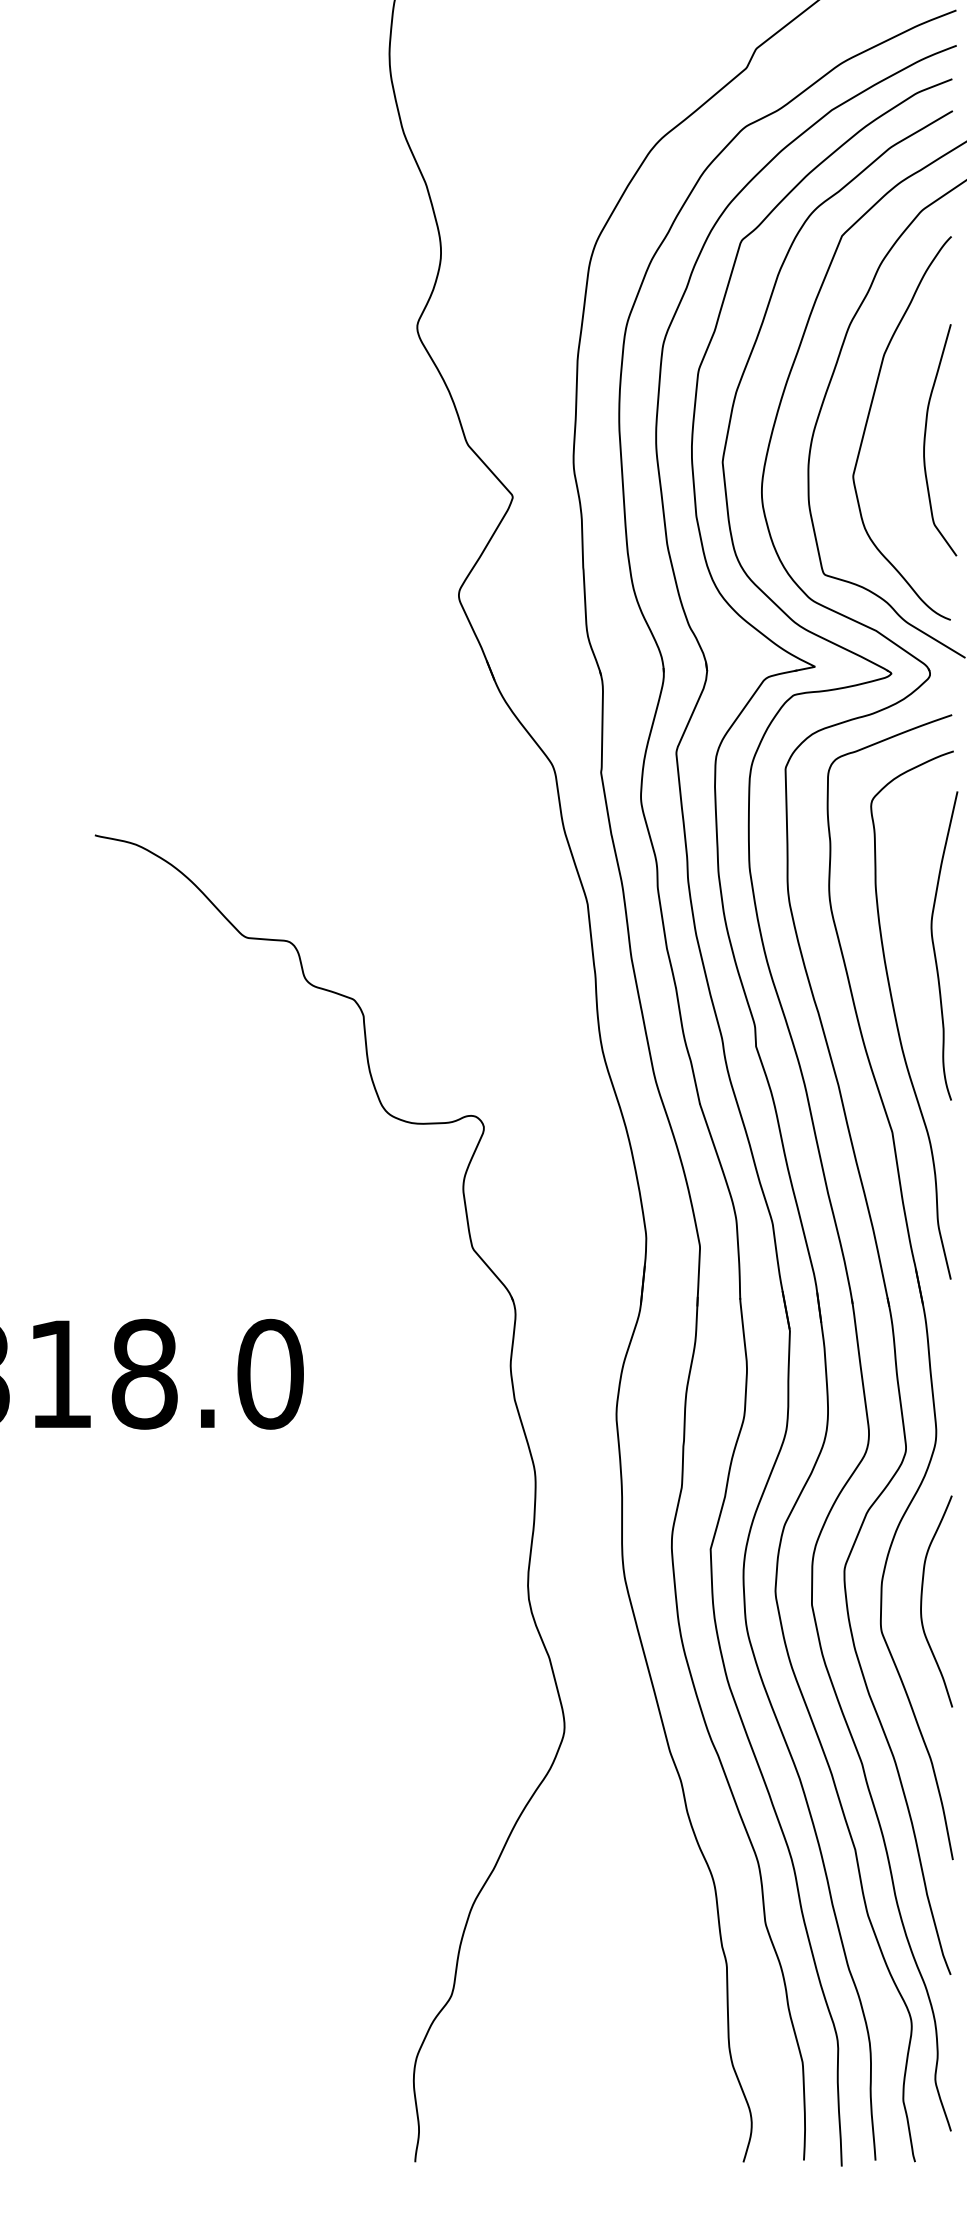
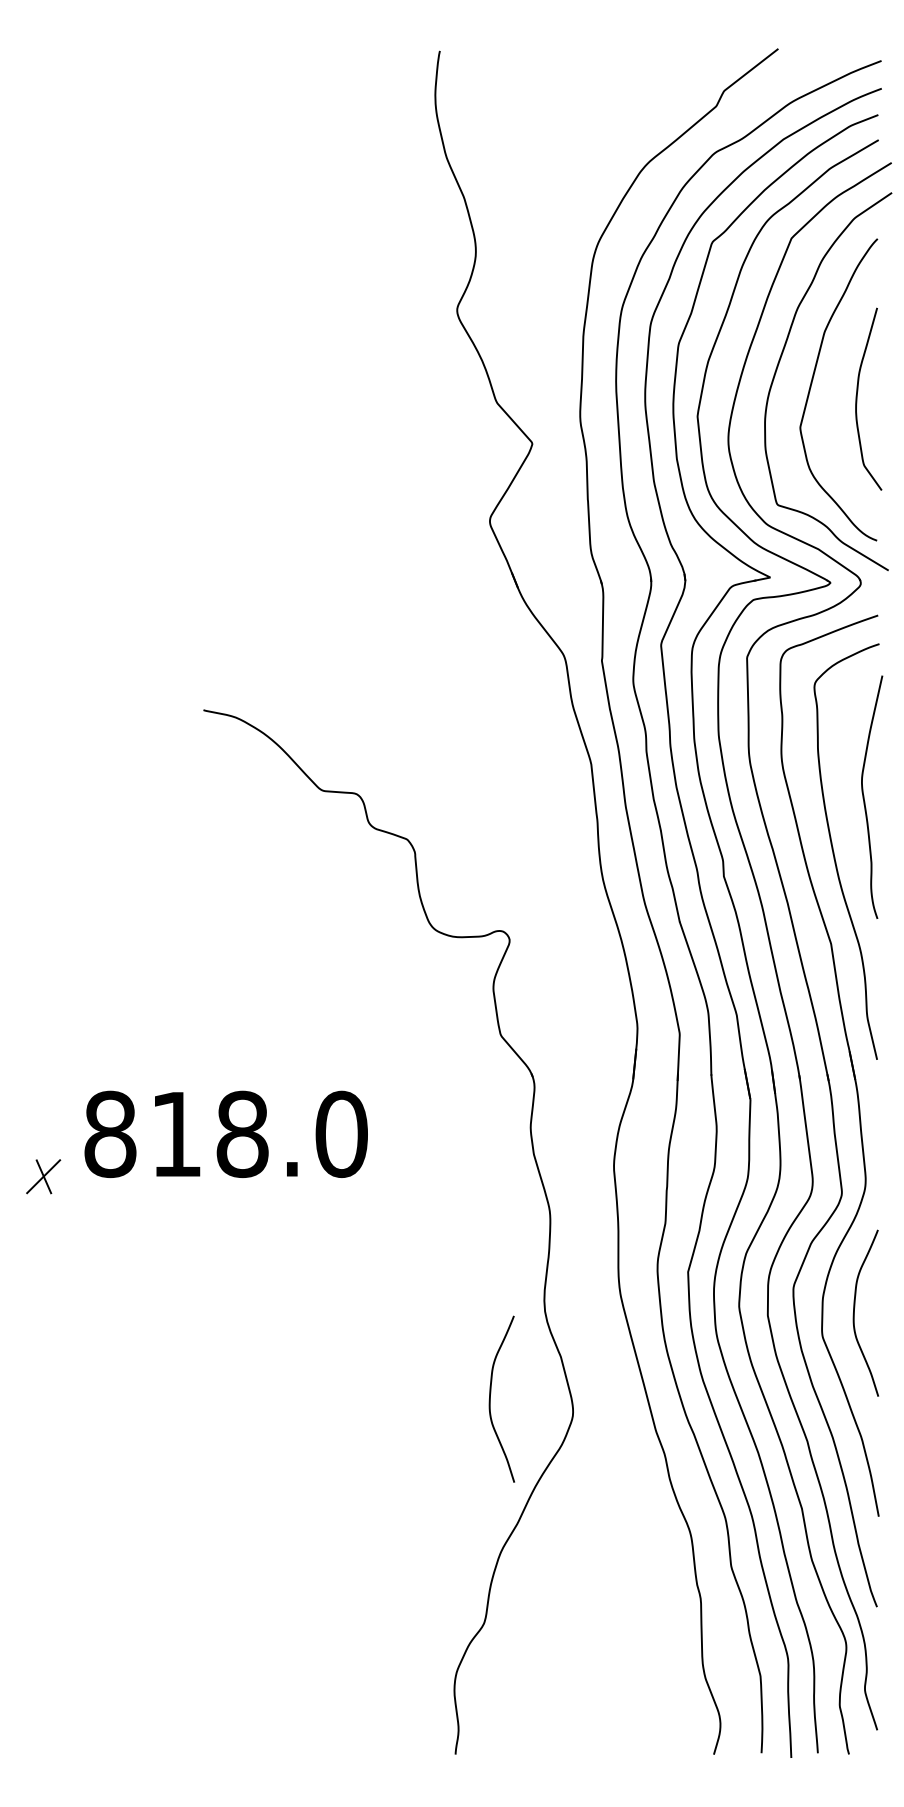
curve: (459, 1709) -> (490, 1398), added

